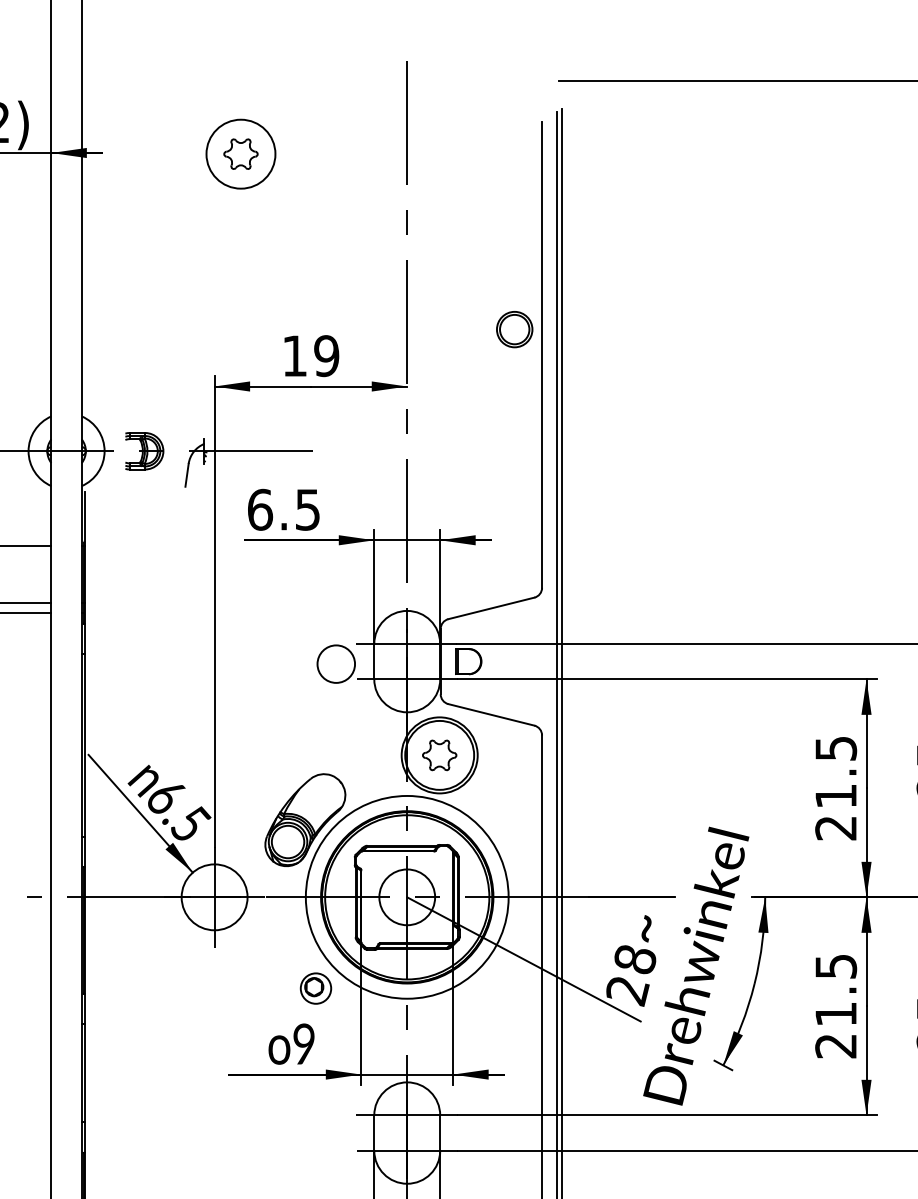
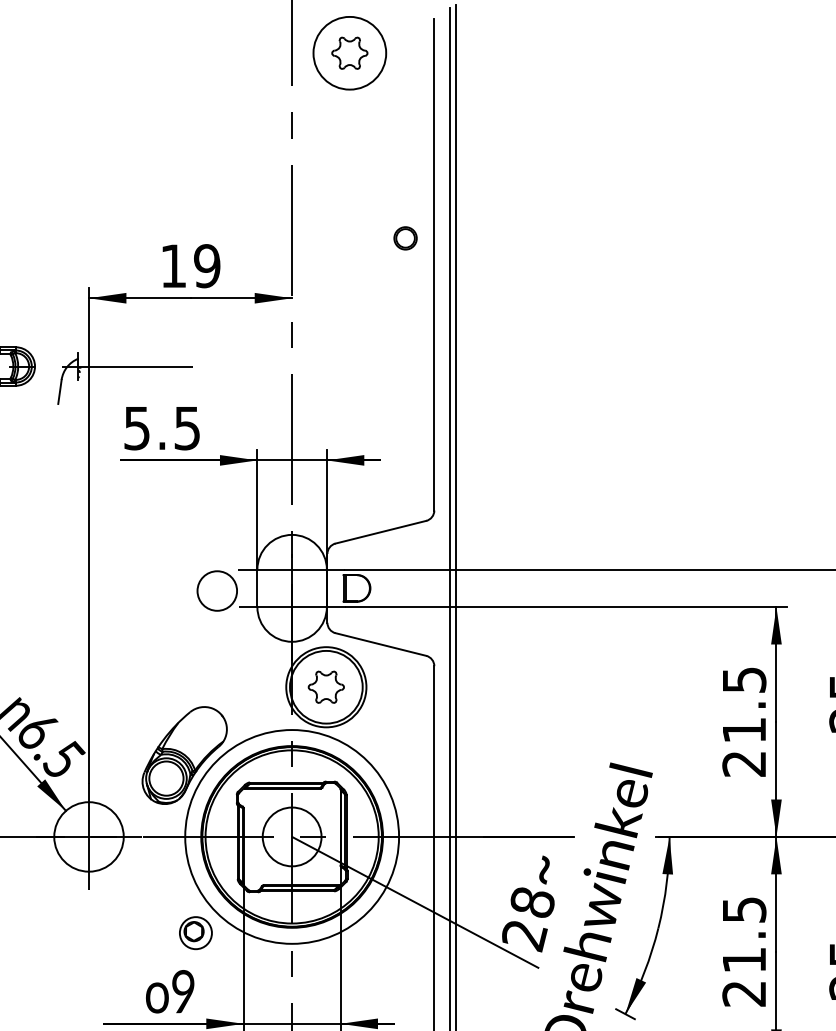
part: (240, 153) -> (349, 52), moved
part: (514, 329) -> (405, 238), size x0.6
text: (260, 509) -> (137, 427), 6.5 -> 5.5

